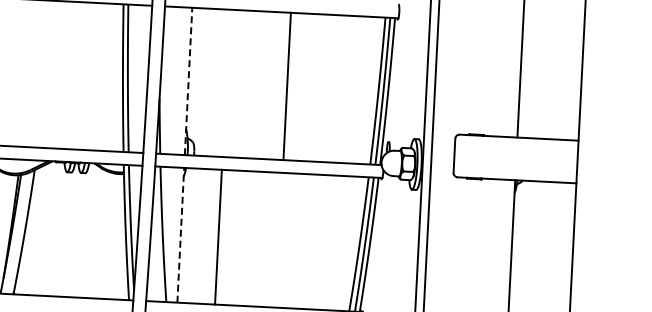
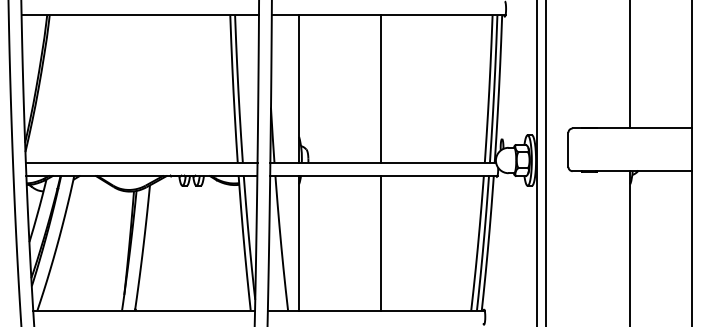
line: (188, 81) -> (299, 89), dashed -> solid
line: (286, 85) -> (380, 88), moved
line: (181, 234) -> (299, 242), dashed -> solid
line: (218, 236) -> (380, 242), moved

